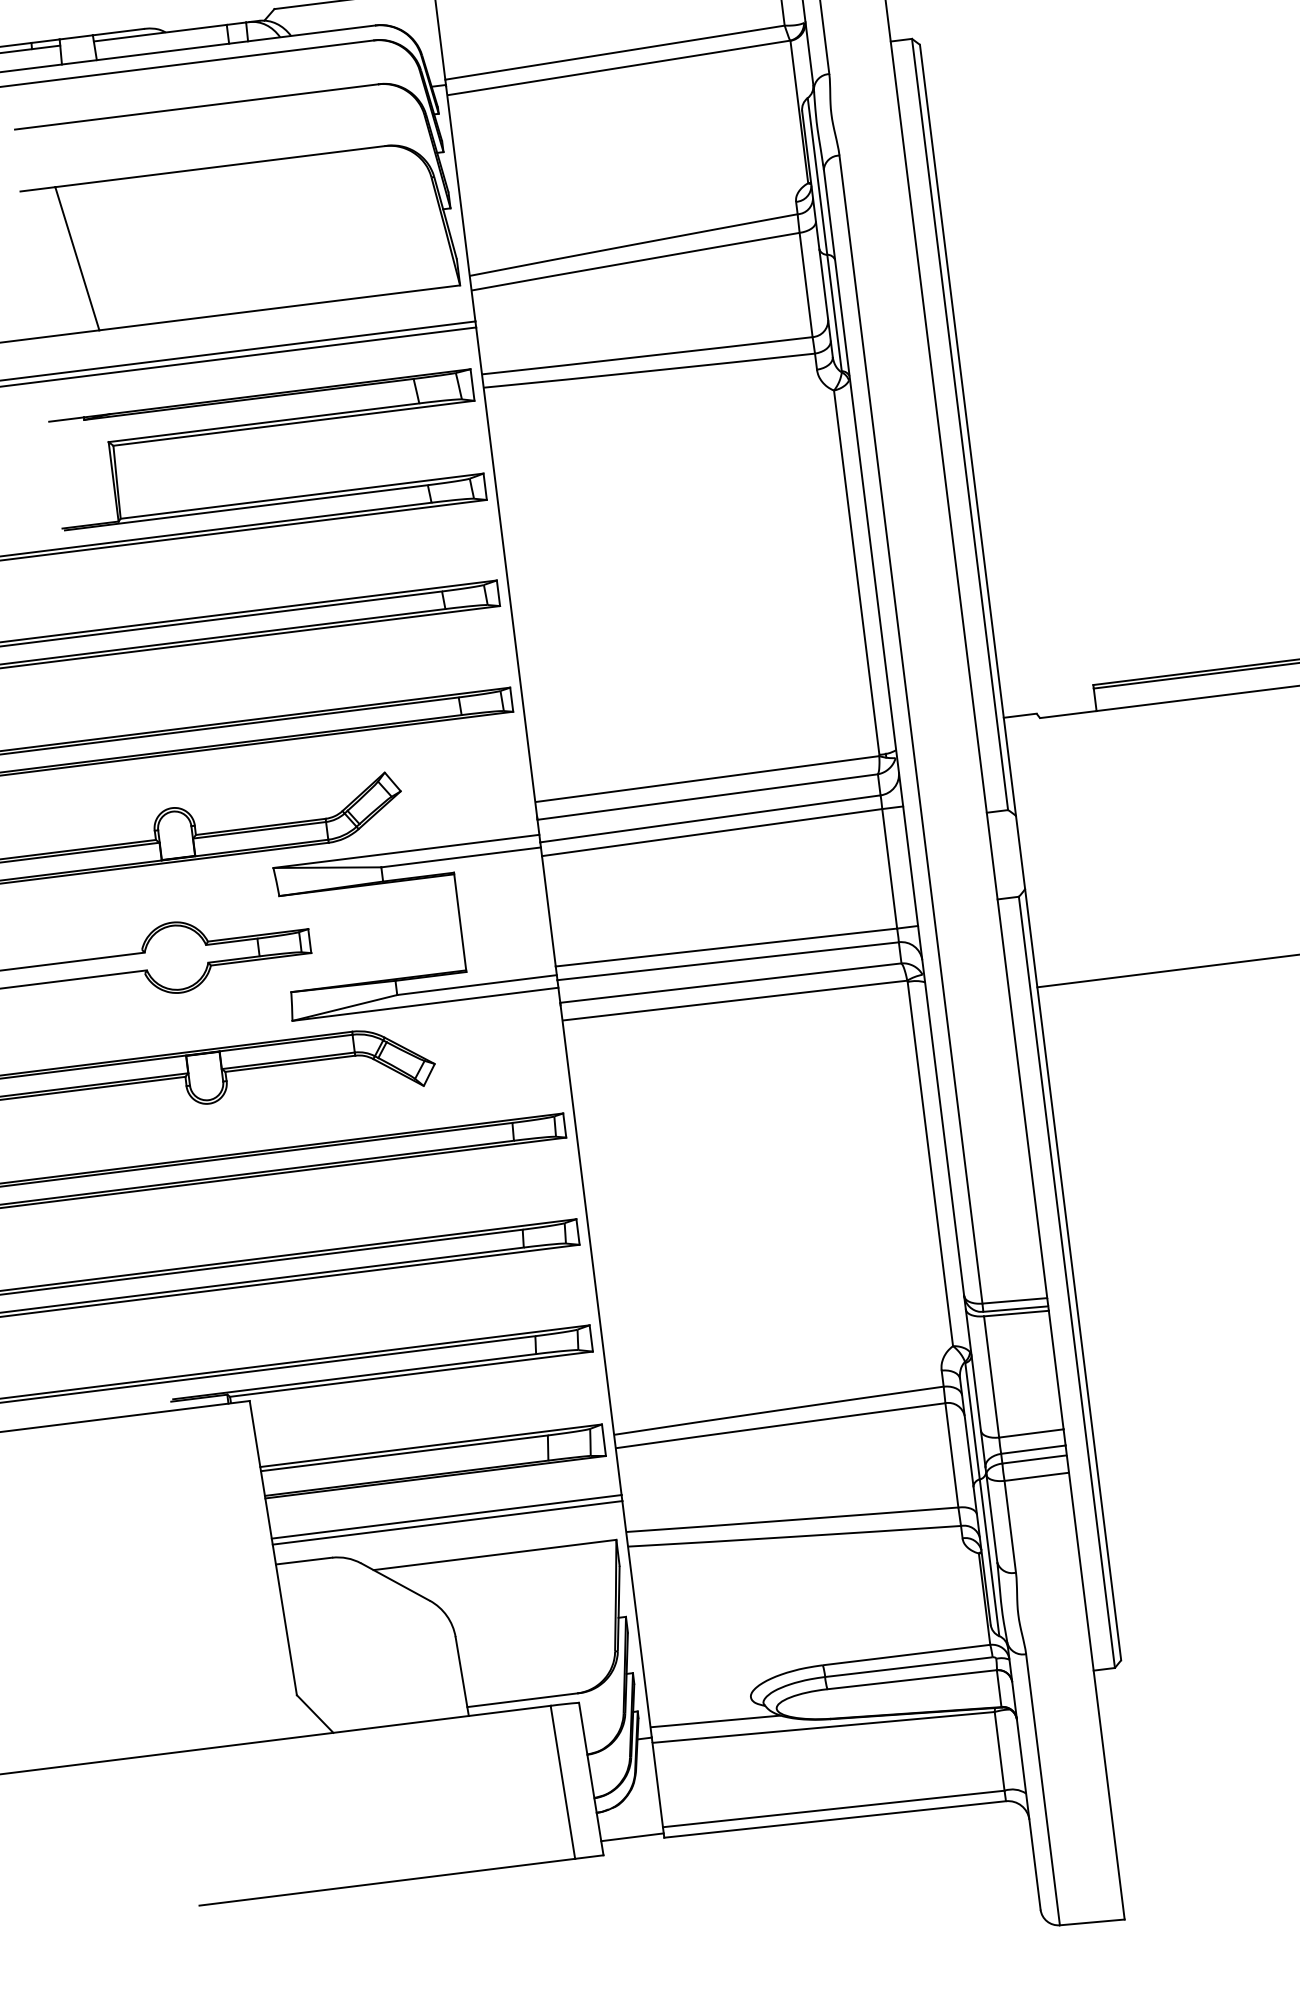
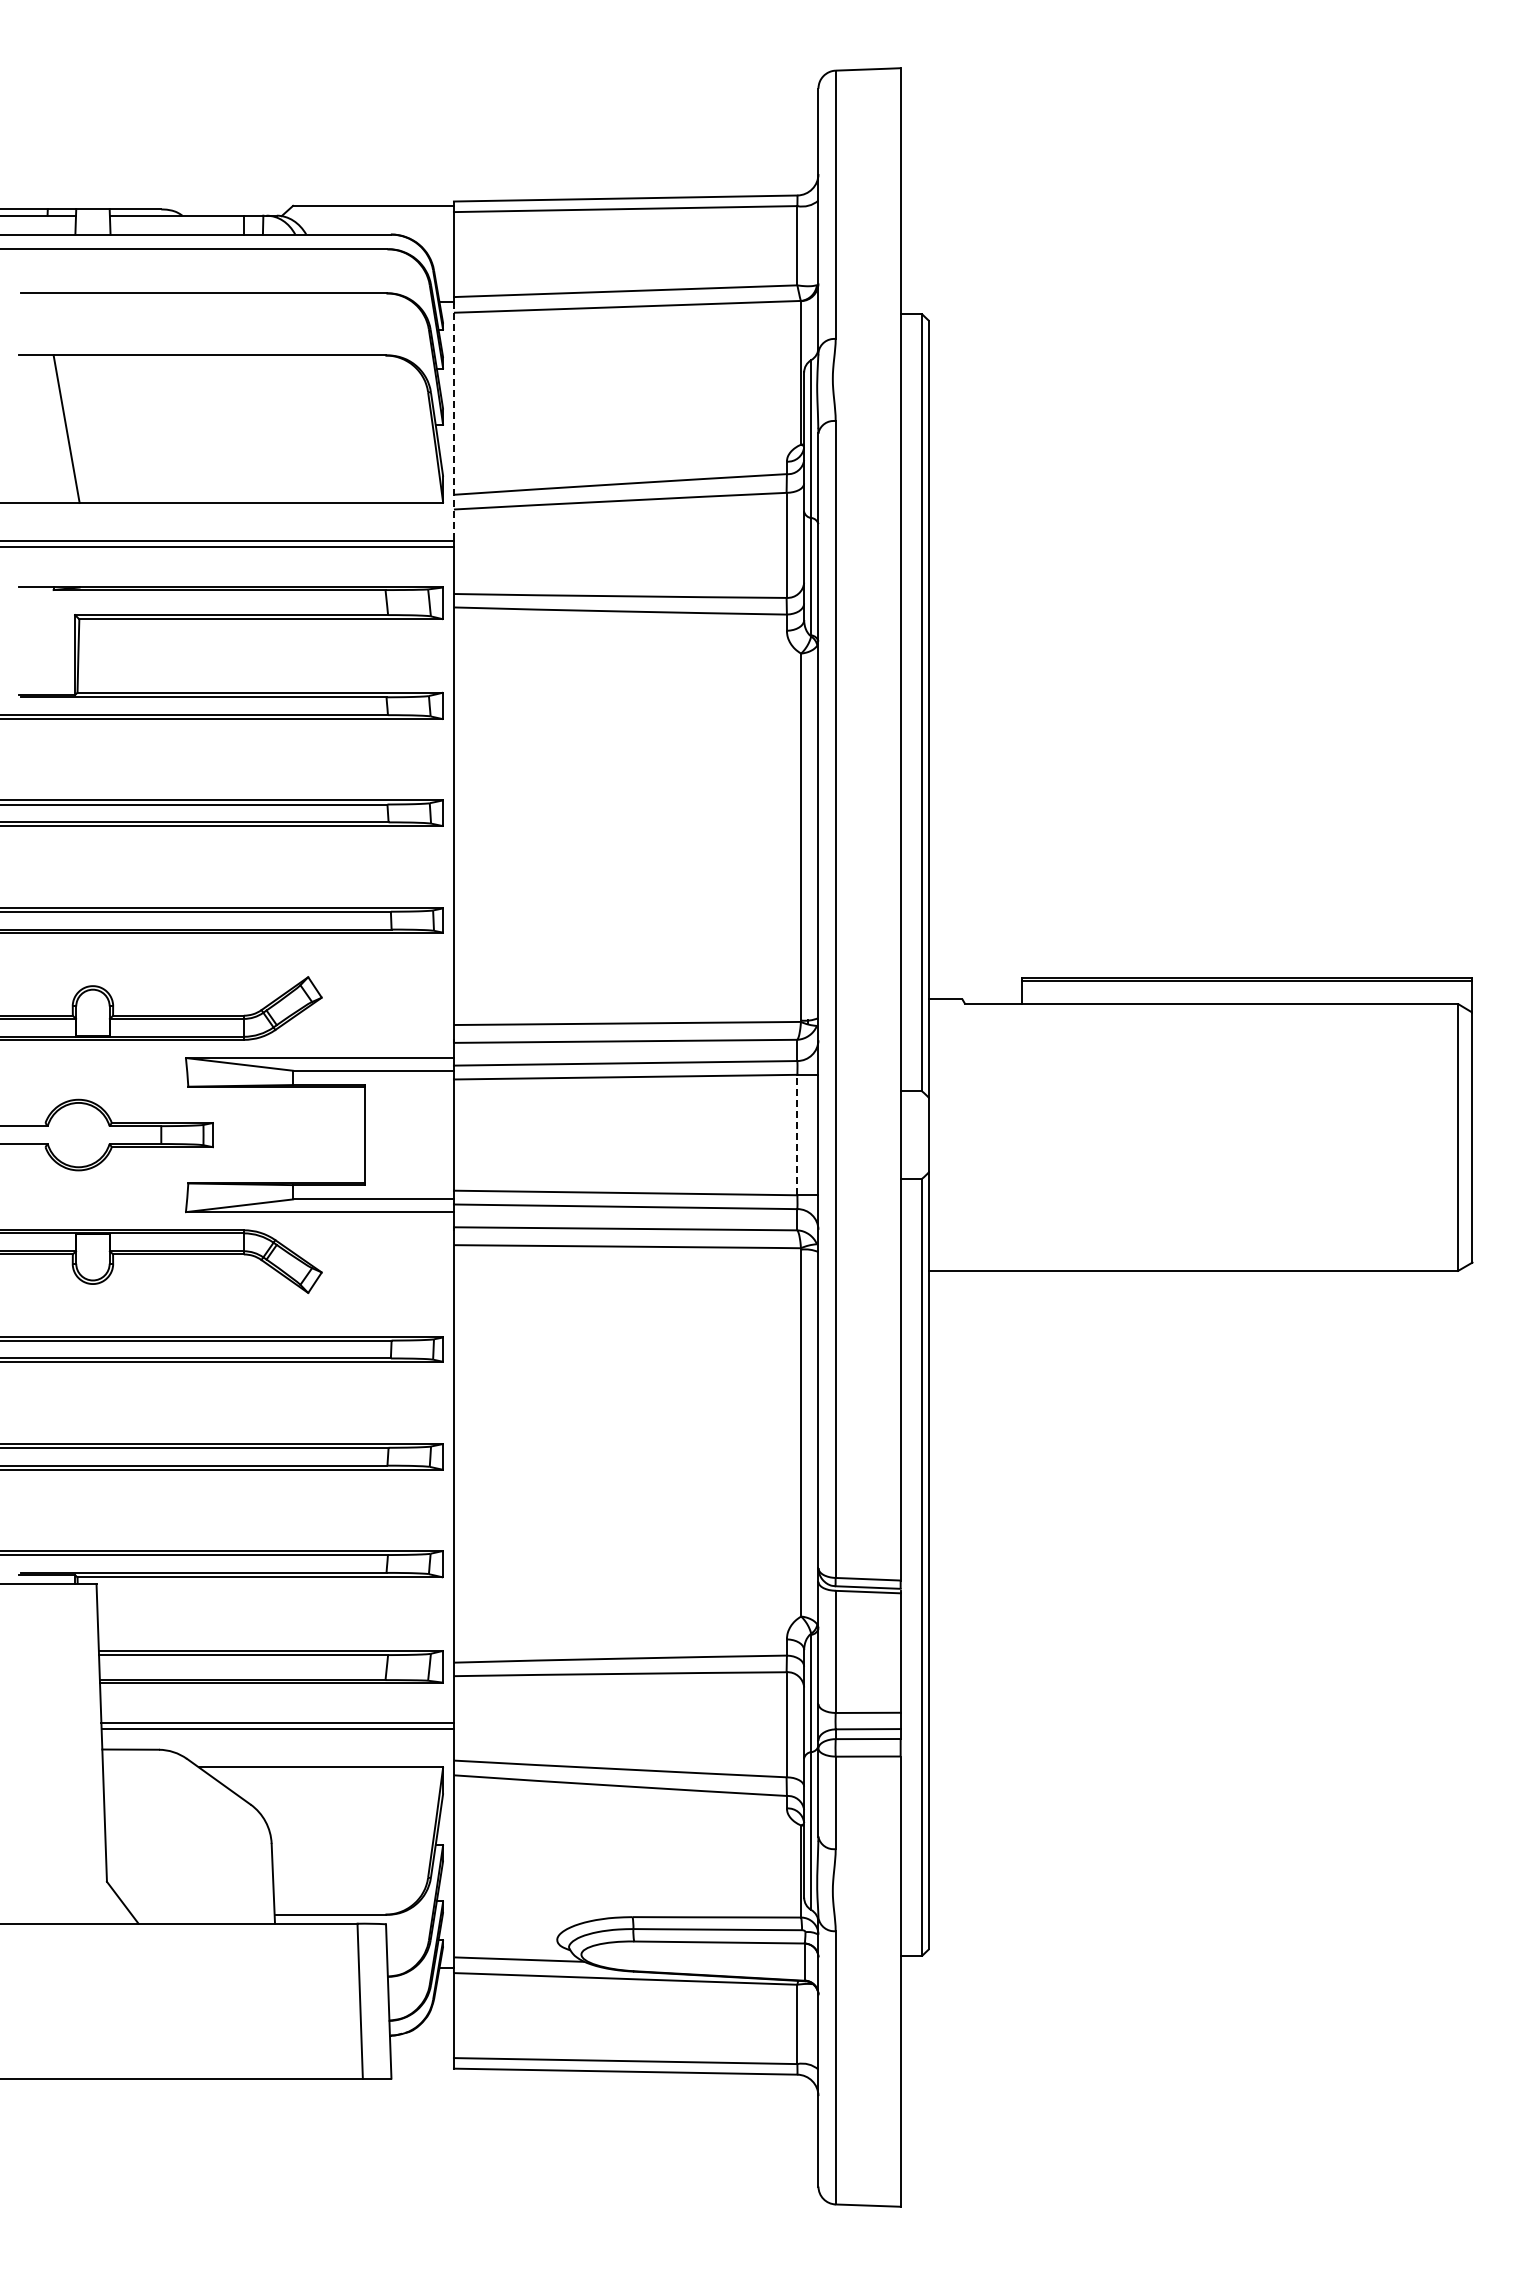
line: (460, 204) -> (453, 422), solid -> dashed
line: (889, 868) -> (797, 1134), solid -> dashed
line: (631, 1837) -> (421, 2064), removed

